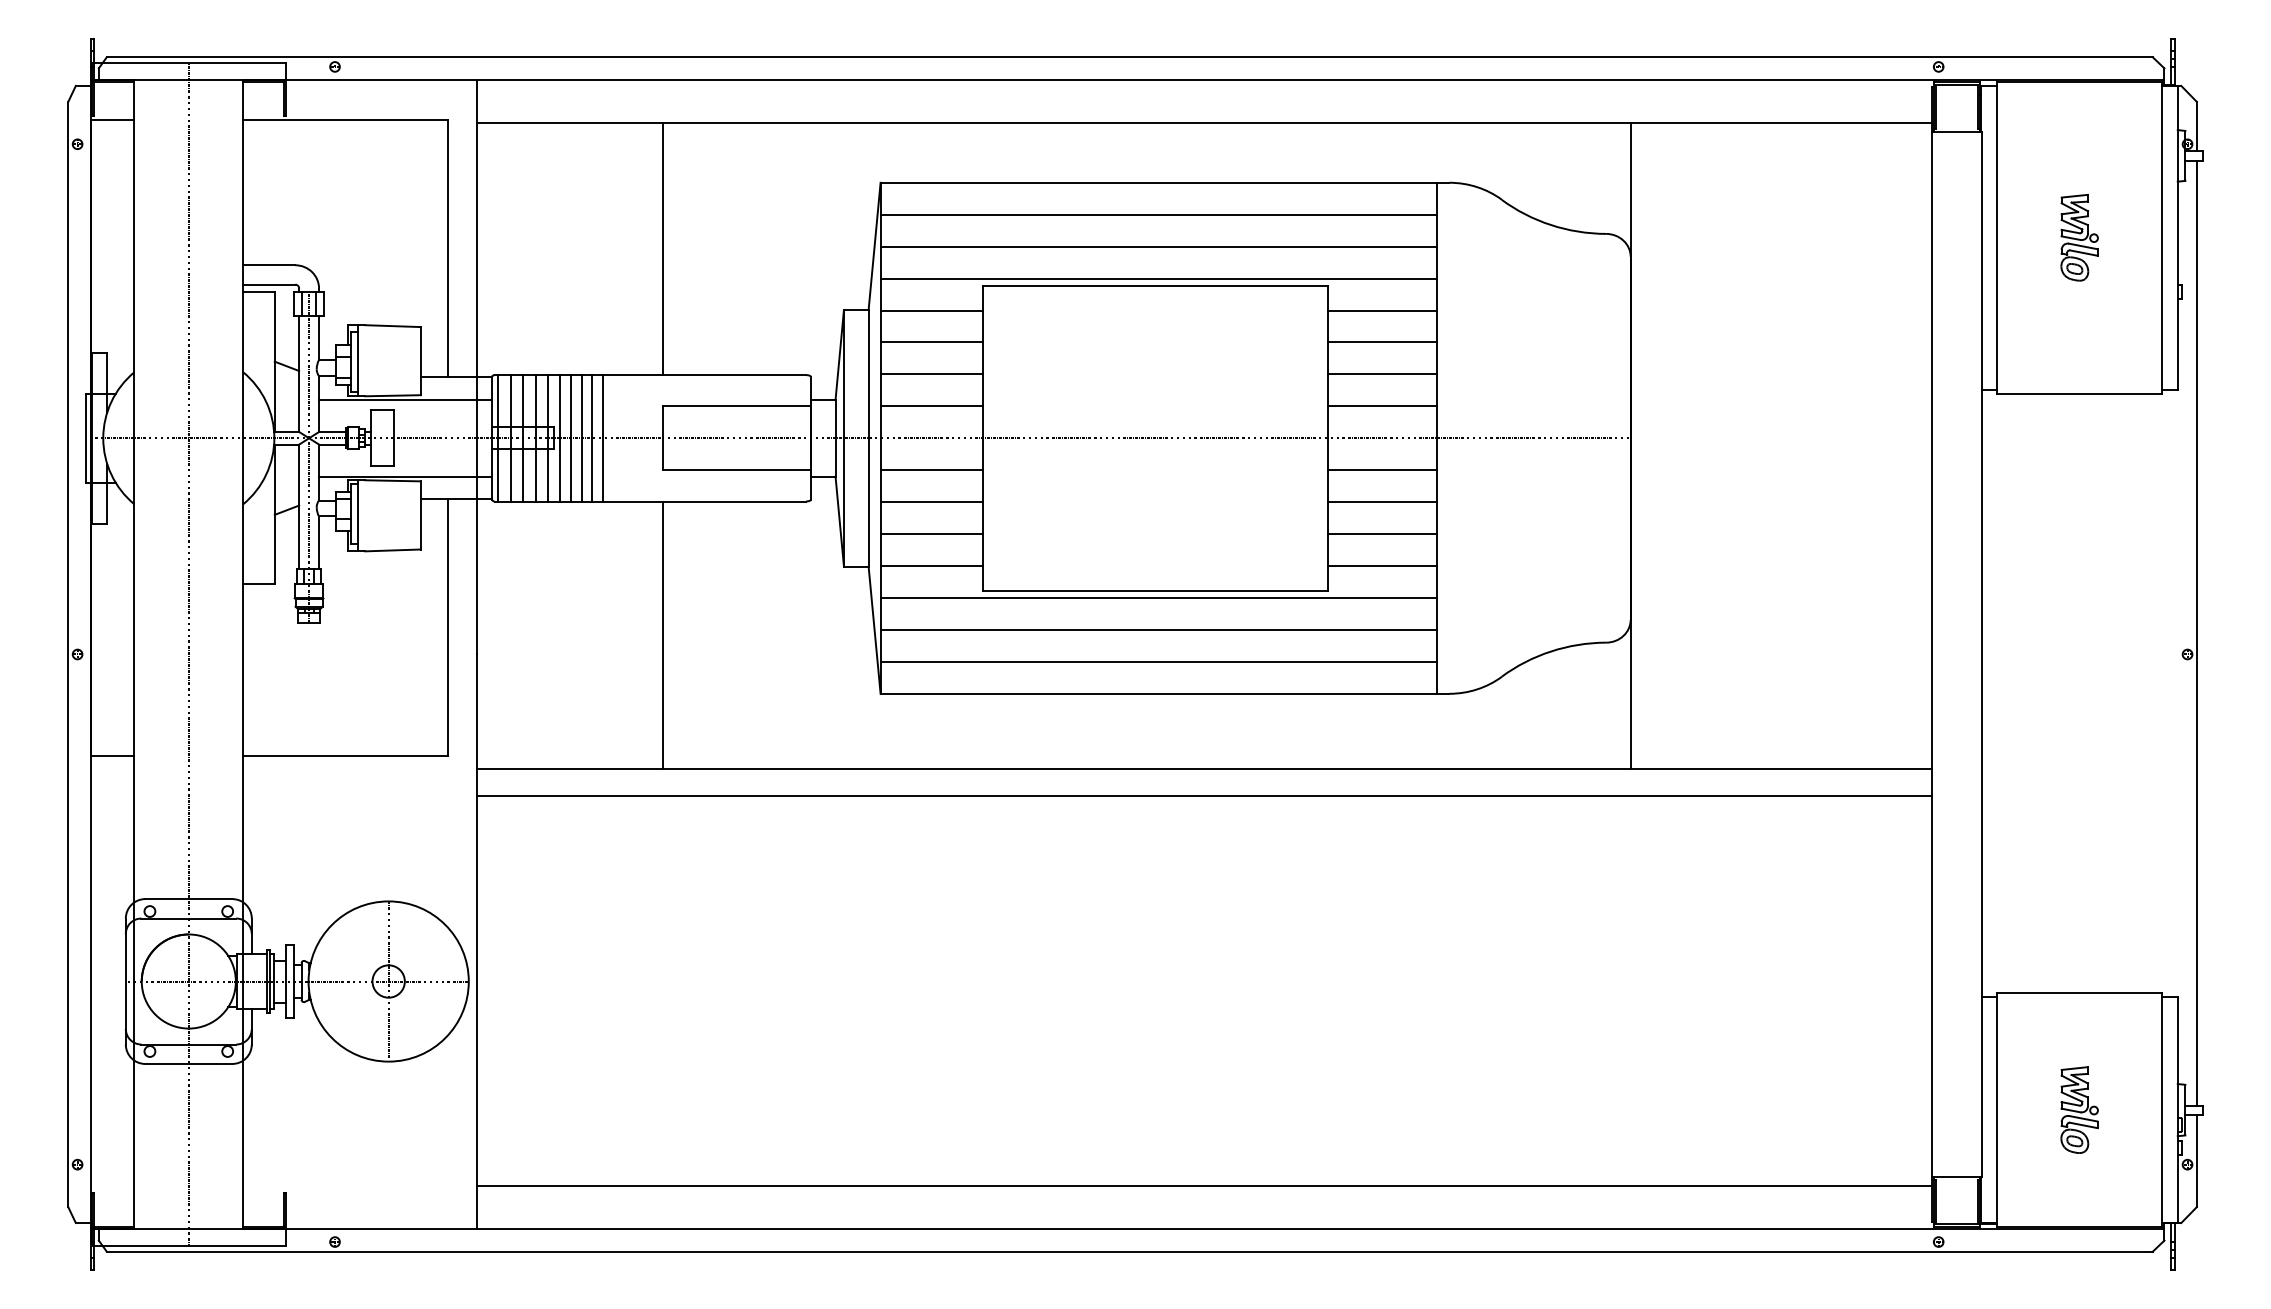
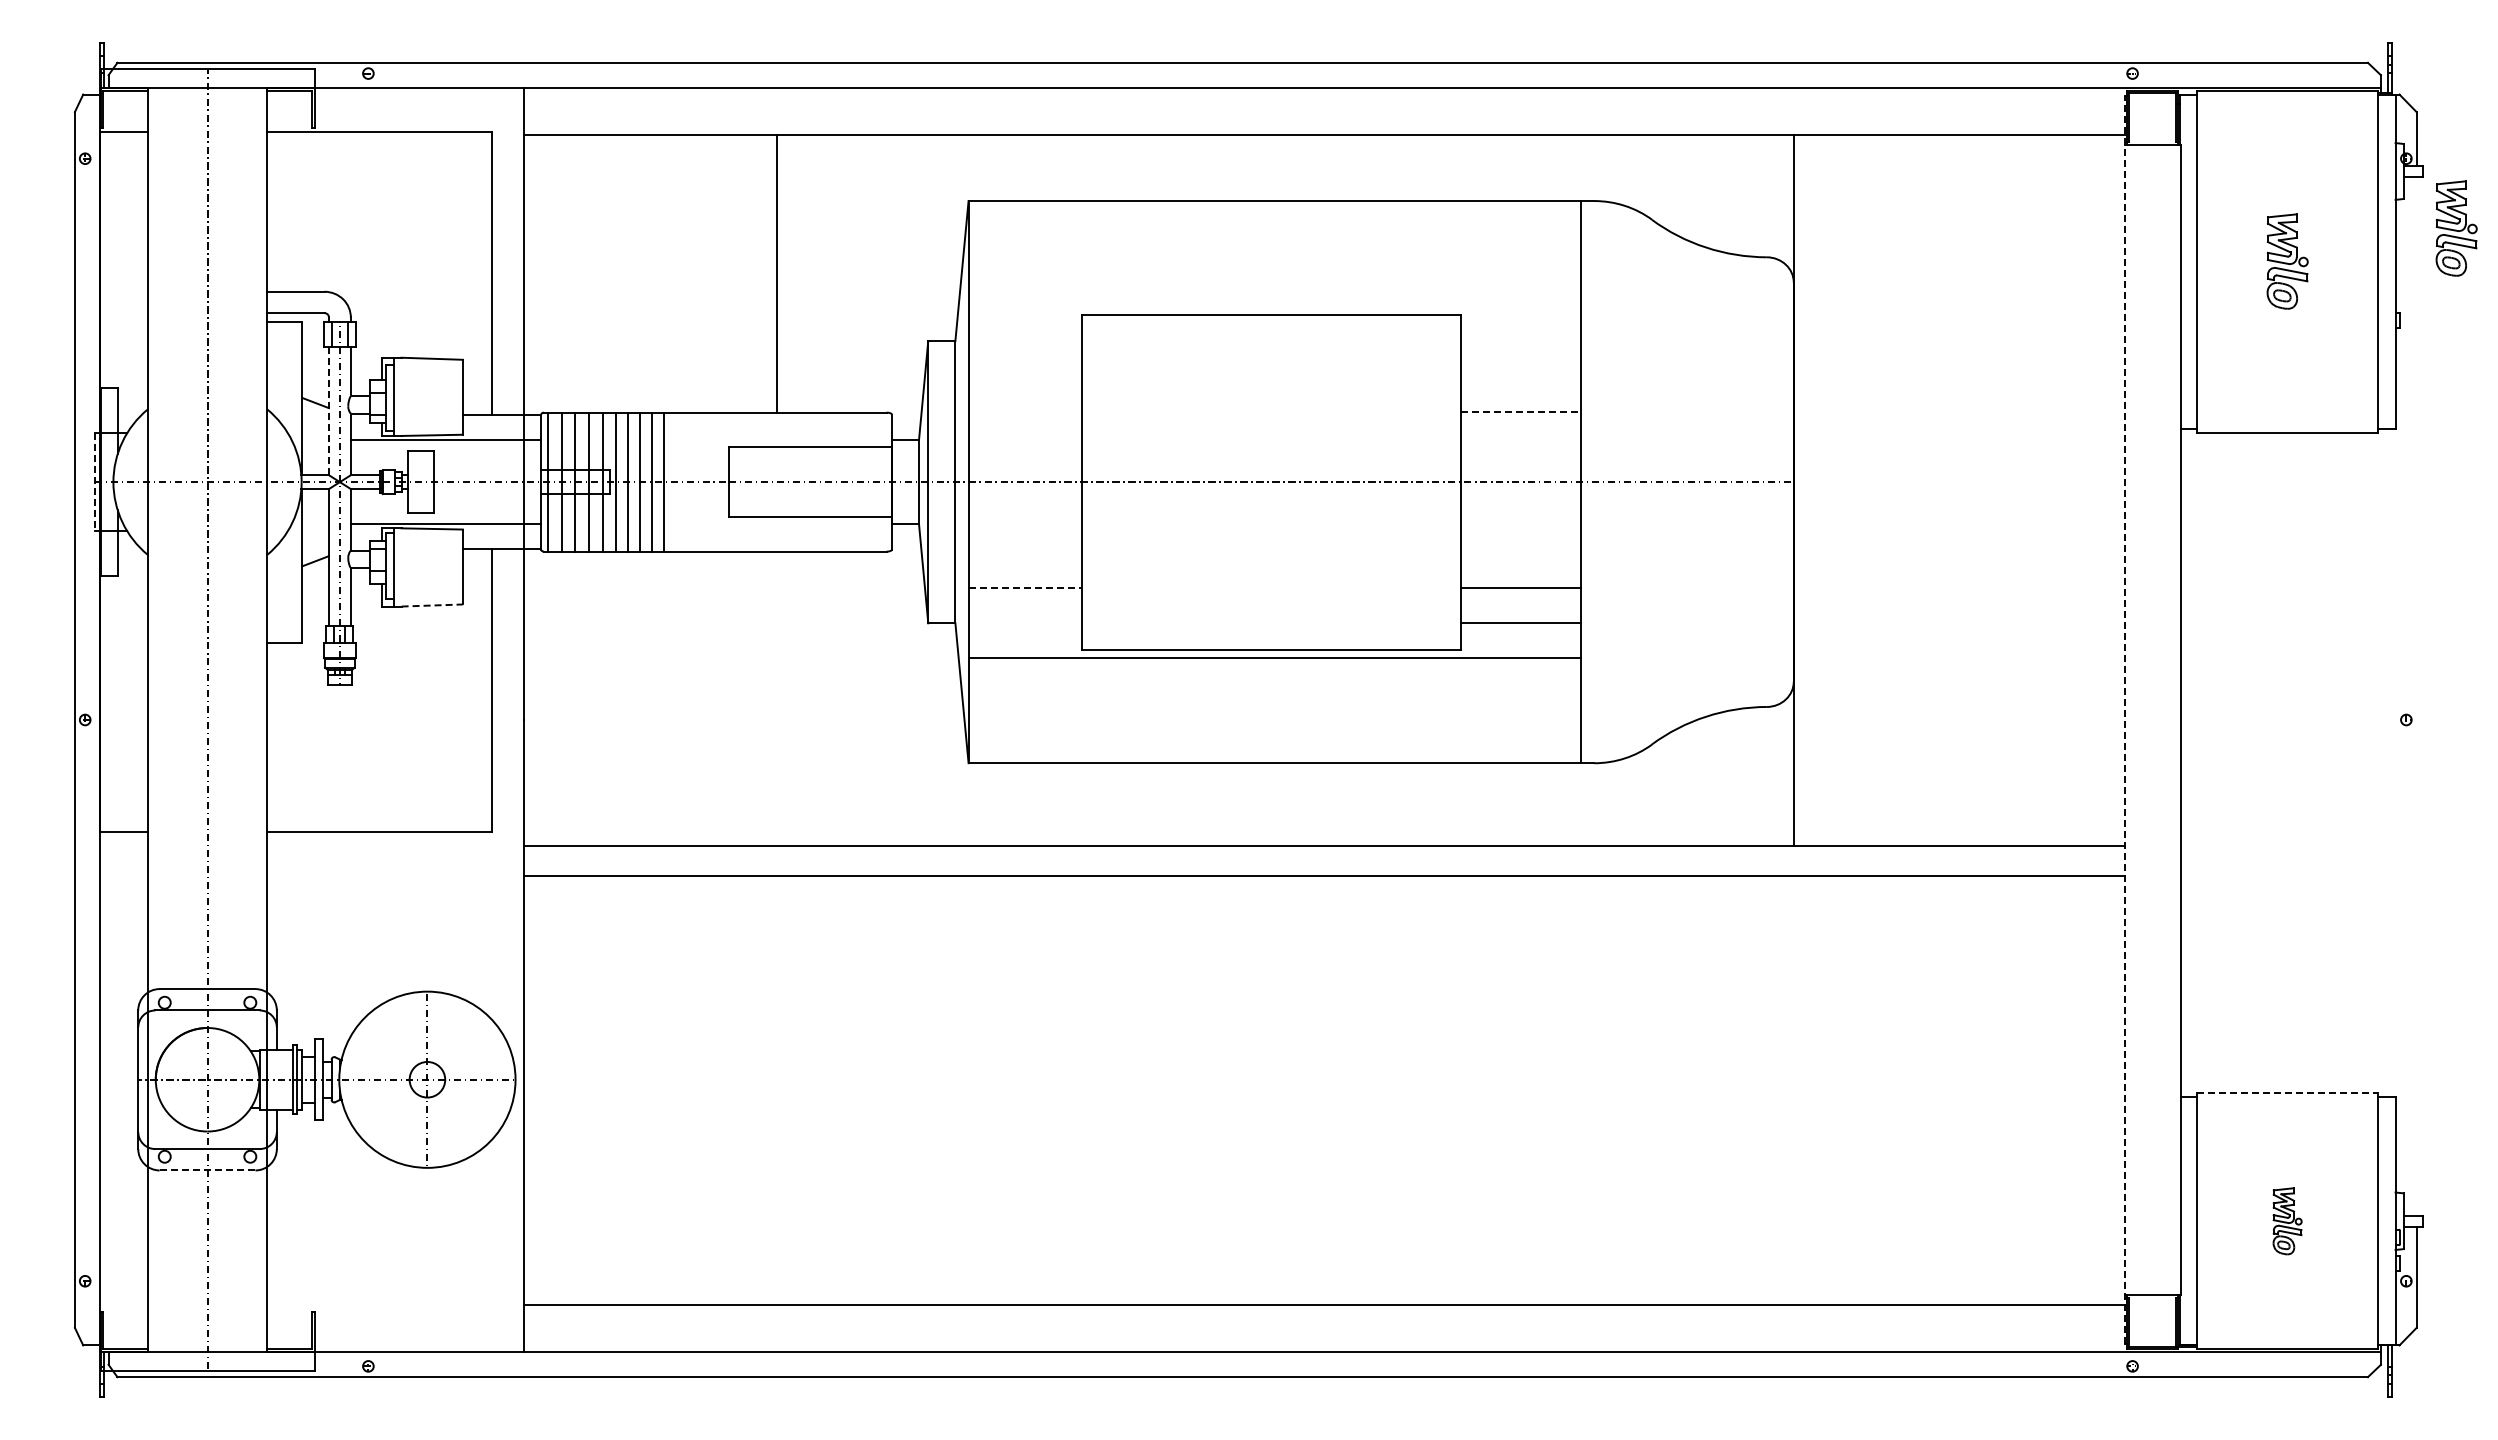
part: (2233, 207) -> (2456, 228), added
line: (1158, 214) -> (1274, 236), removed
line: (1158, 246) -> (1274, 271), removed
line: (663, 248) -> (777, 273), moved
line: (1158, 278) -> (1274, 306), removed
line: (931, 310) -> (1024, 341), removed
line: (1382, 310) -> (1520, 341), removed
line: (931, 342) -> (1024, 376), removed
line: (1382, 342) -> (1520, 376), removed
line: (298, 374) -> (328, 411), solid -> dashed
line: (931, 374) -> (1024, 411), removed
line: (1383, 374) -> (1521, 411), solid -> dashed
line: (931, 405) -> (1024, 446), removed
line: (1382, 405) -> (1520, 446), removed
line: (86, 438) -> (94, 482), solid -> dashed
line: (931, 470) -> (1024, 517), removed
line: (1382, 470) -> (1520, 517), removed
line: (931, 502) -> (1024, 552), removed
line: (1382, 502) -> (1520, 552), removed
line: (932, 534) -> (1025, 587), solid -> dashed
line: (393, 550) -> (432, 605), solid -> dashed
line: (931, 565) -> (1024, 622), removed
line: (1158, 629) -> (1274, 692), removed
line: (2196, 633) -> (2416, 696), removed
line: (663, 634) -> (729, 698), removed
line: (1931, 654) -> (2124, 719), solid -> dashed
line: (1158, 662) -> (1274, 728), removed
line: (2079, 993) -> (2287, 1092), solid -> dashed
line: (188, 1064) -> (207, 1170), solid -> dashed
part: (2079, 1110) -> (2287, 1221), size x0.7

